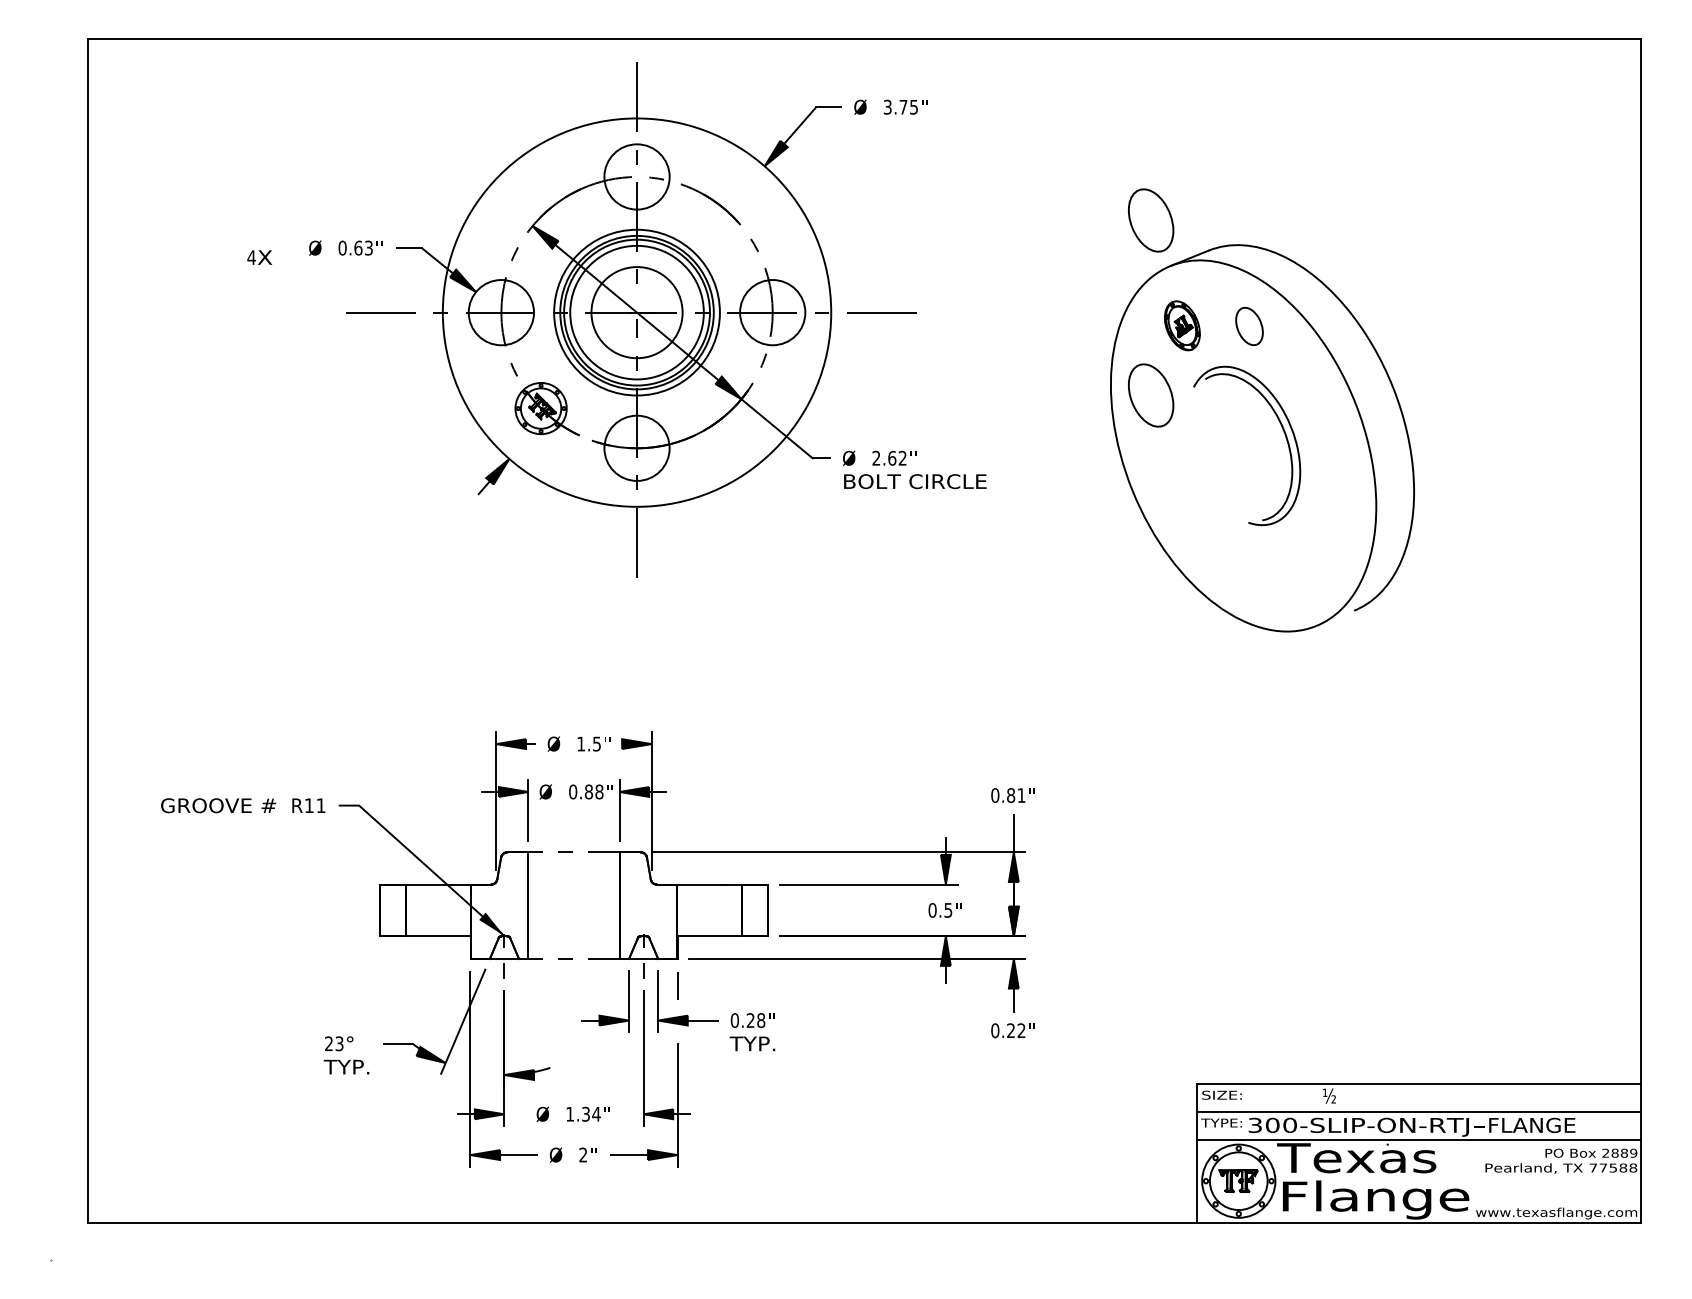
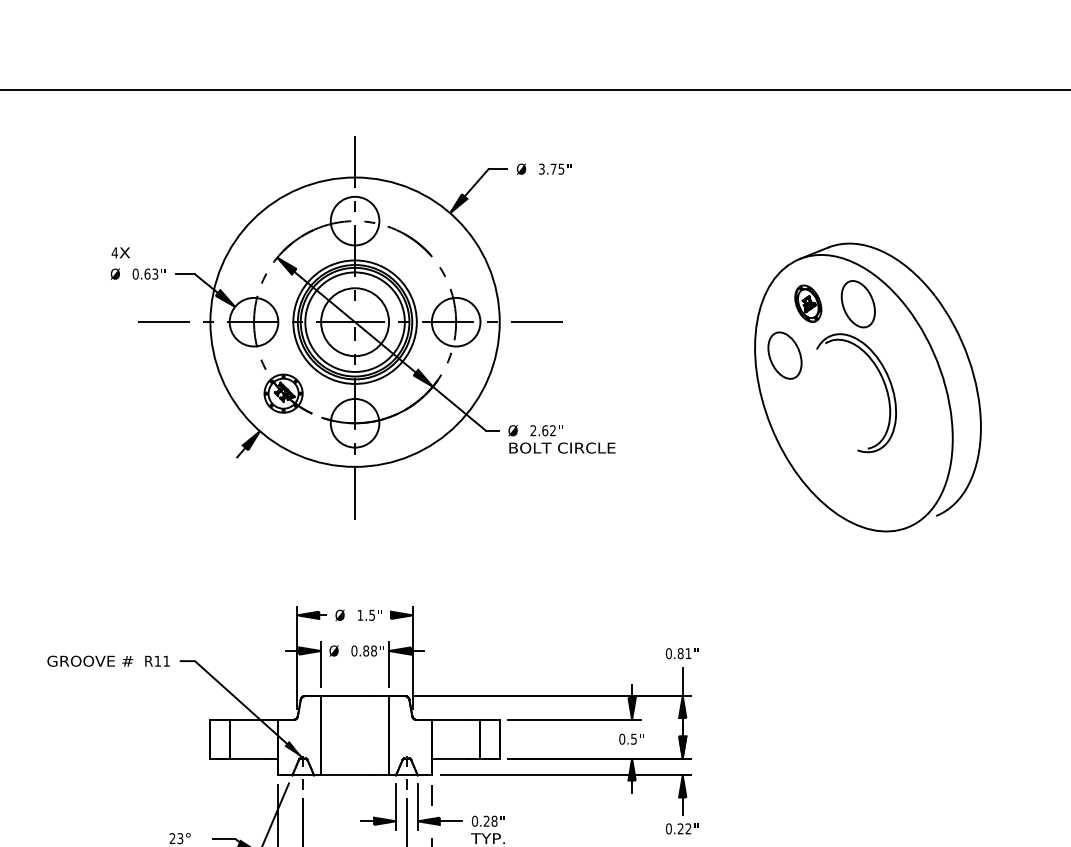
part: (1151, 220) -> (785, 225), removed
part: (647, 319) -> (362, 327), moved
part: (1249, 326) -> (858, 304), size x1.67
line: (562, 852) -> (346, 696), dashed -> solid
line: (562, 958) -> (346, 775), dashed -> solid

